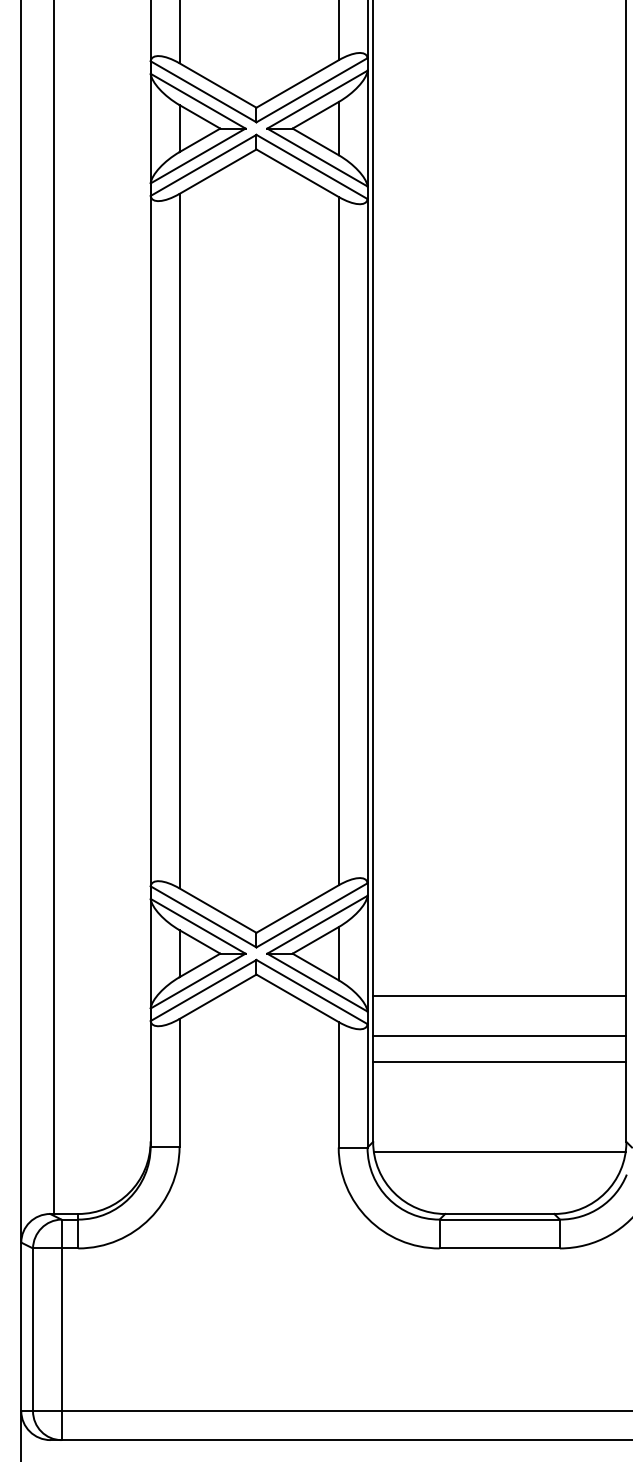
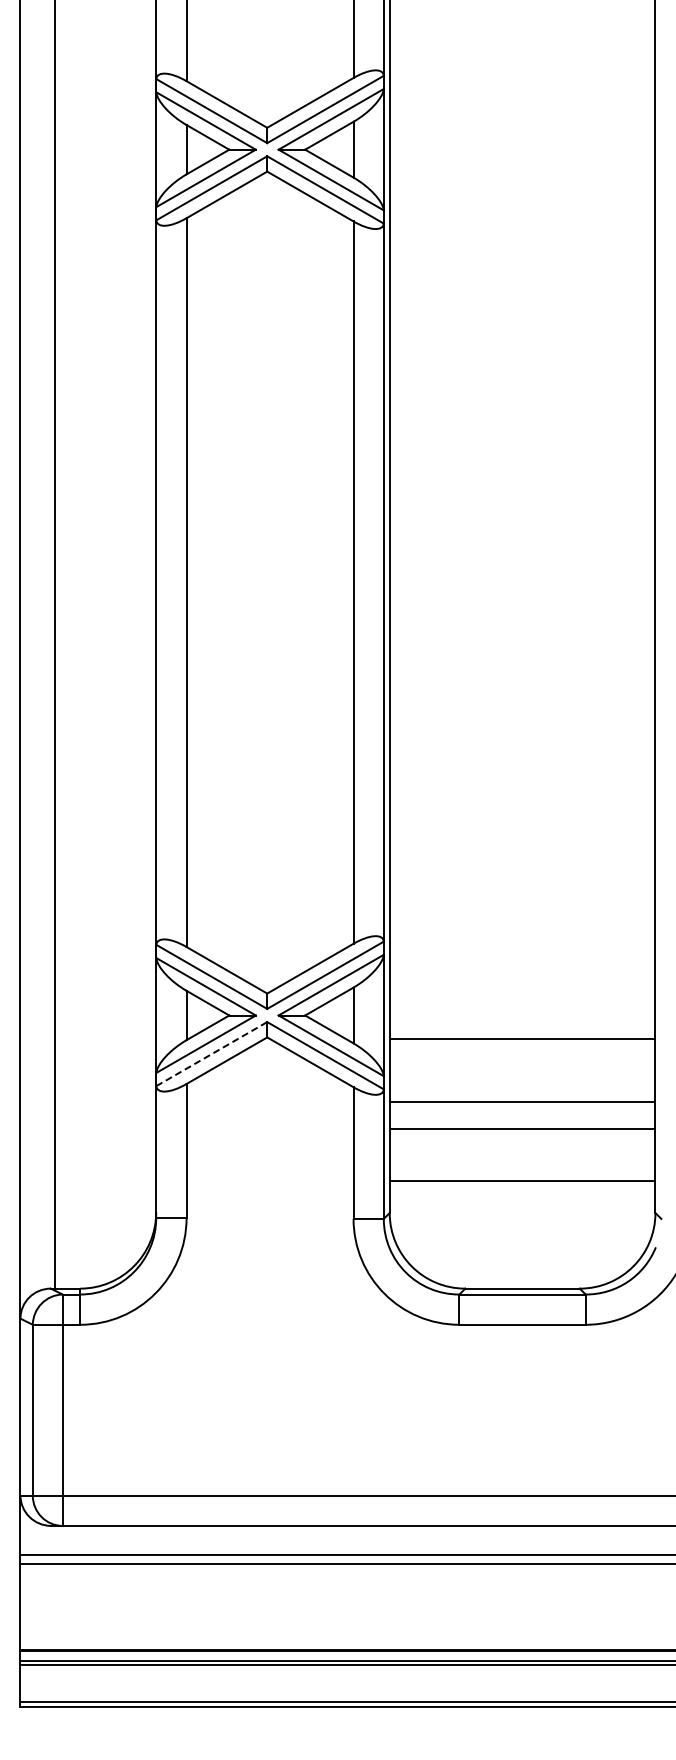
line: (204, 989) -> (212, 1053), solid -> dashed
line: (499, 996) -> (522, 1039), moved
line: (499, 1151) -> (522, 1180), moved

